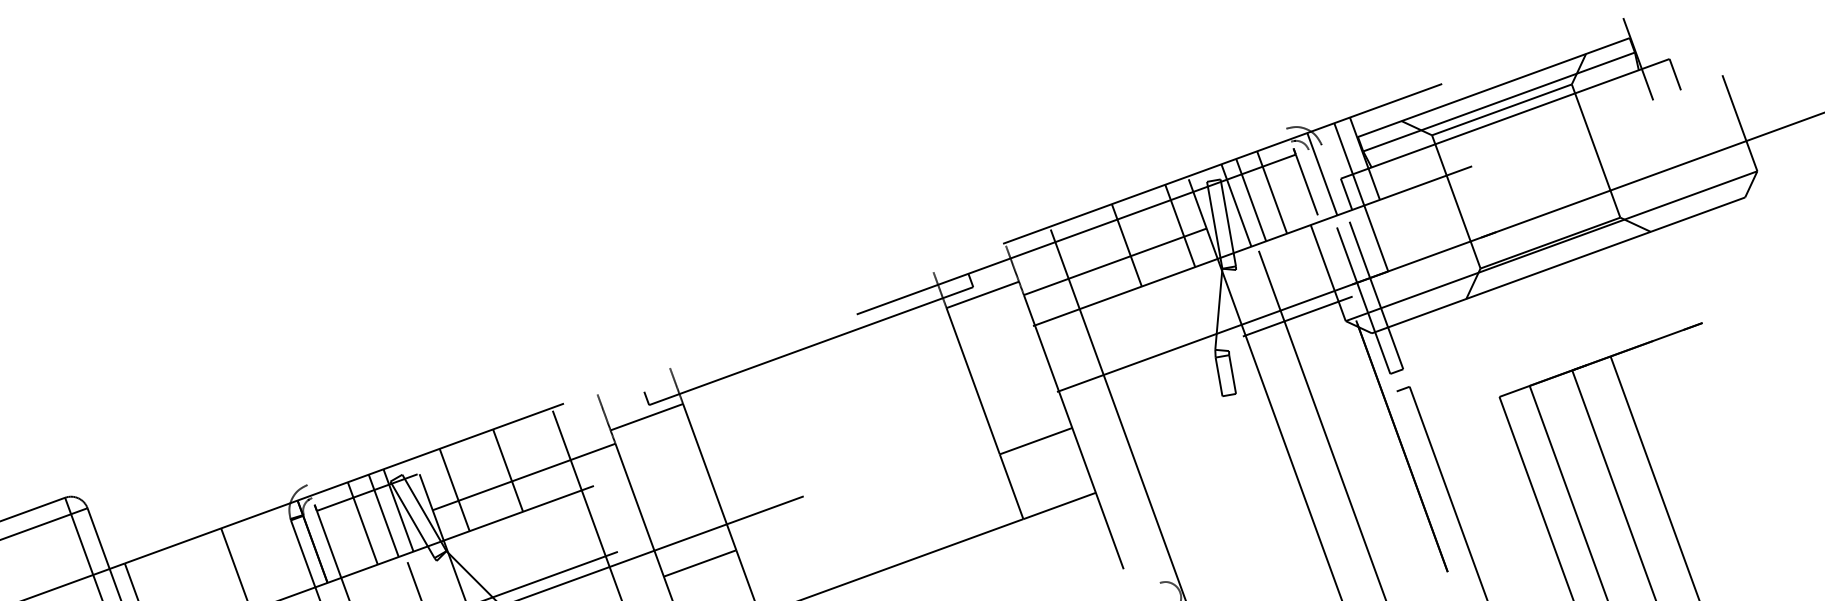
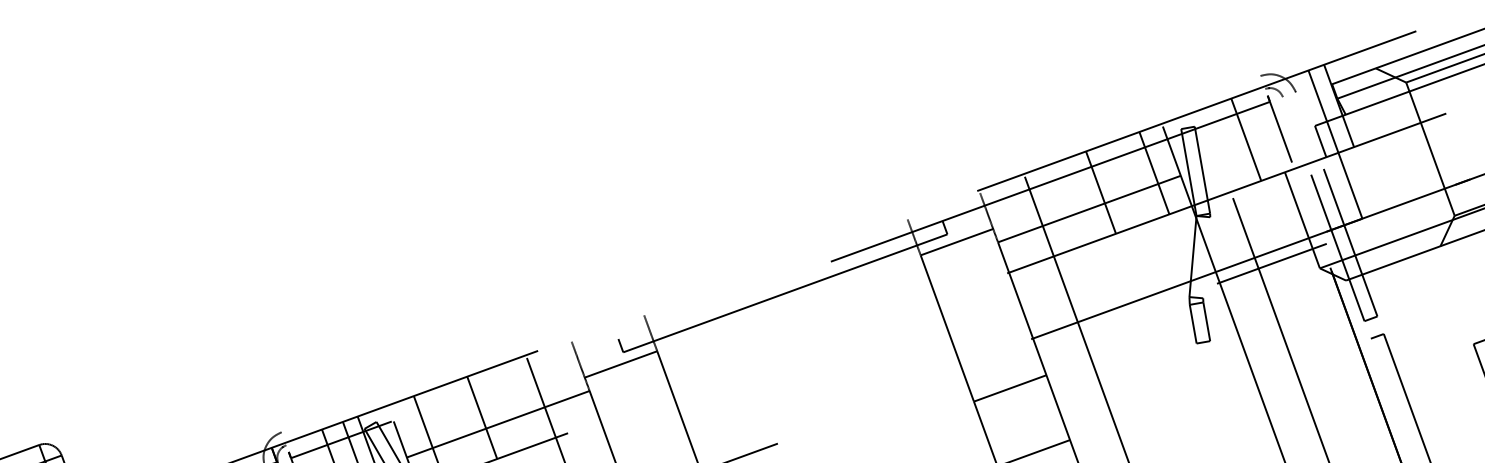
line: (1322, 174) -> (1296, 121), removed
line: (1251, 199) -> (1225, 146), removed
line: (1236, 205) -> (1210, 152), removed

